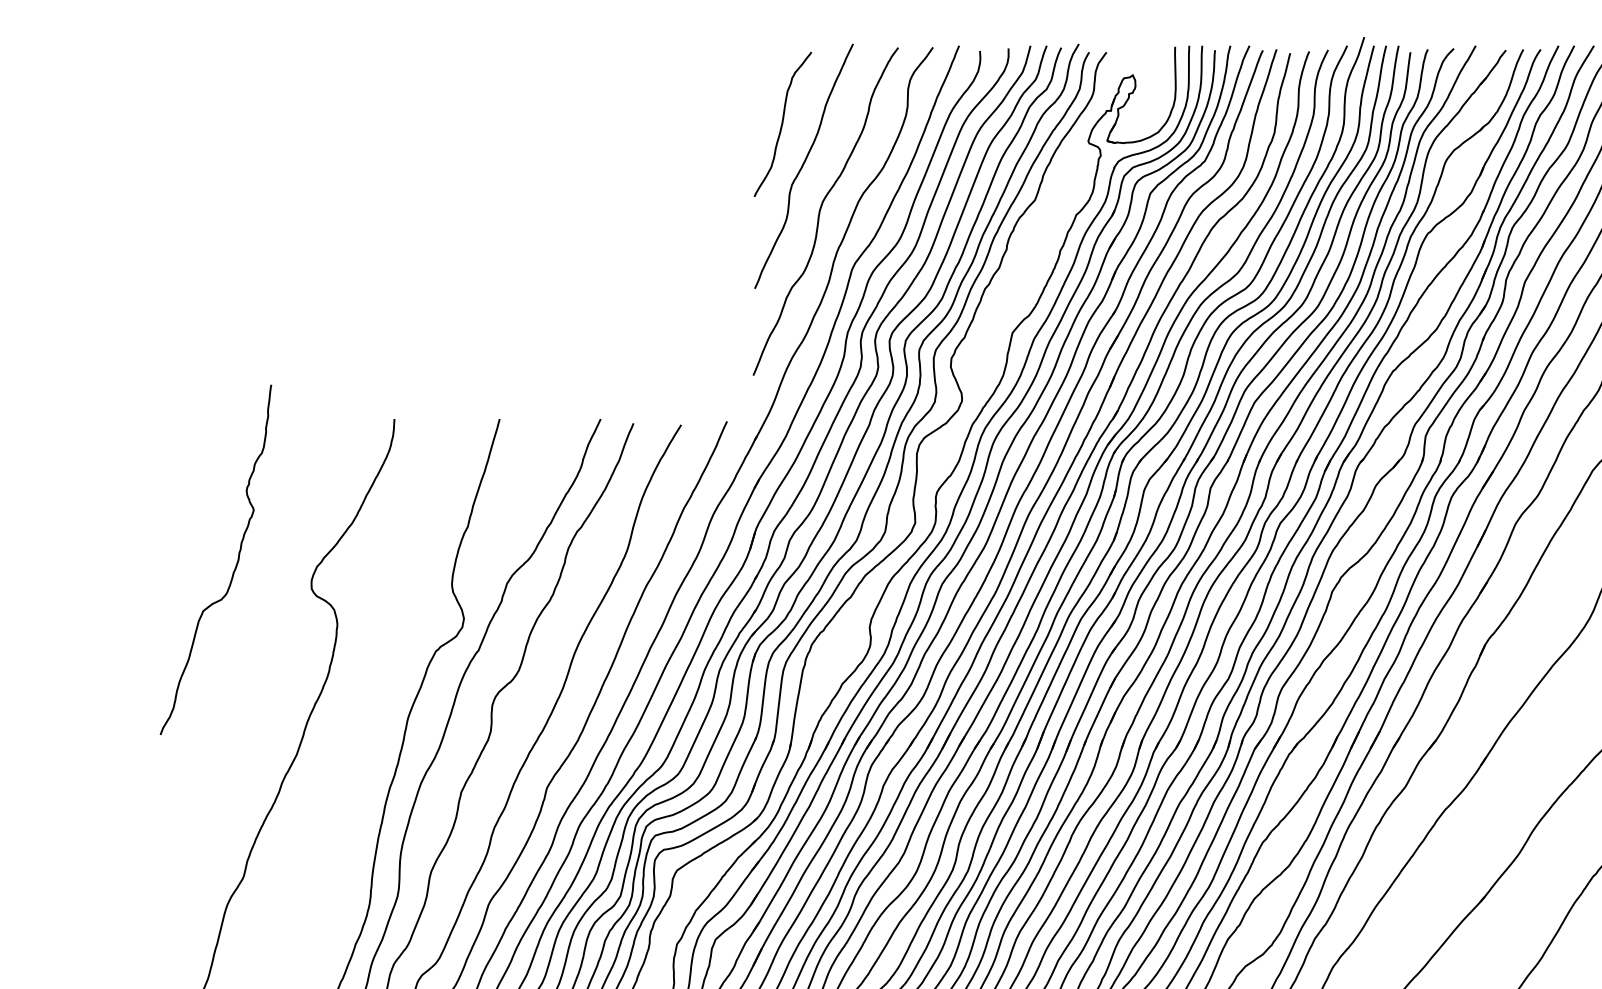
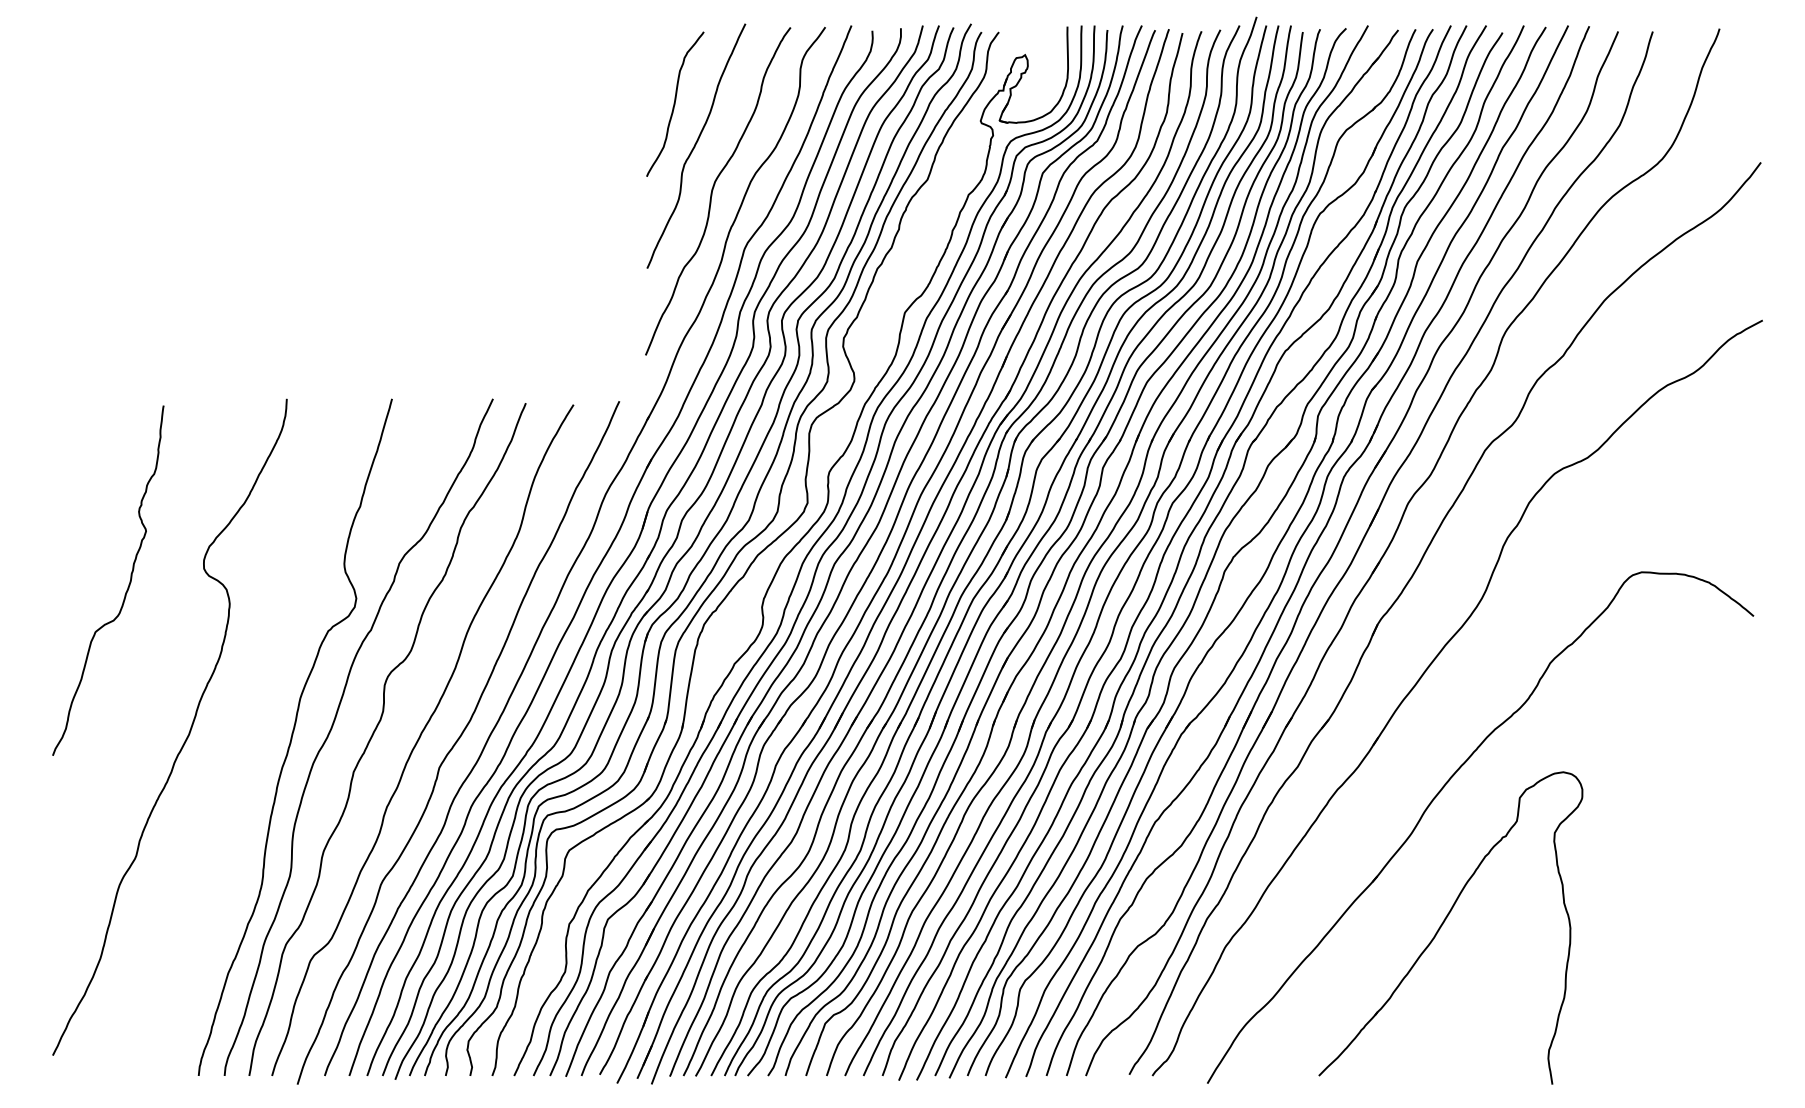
curve: (235, 566) -> (127, 587), moved

